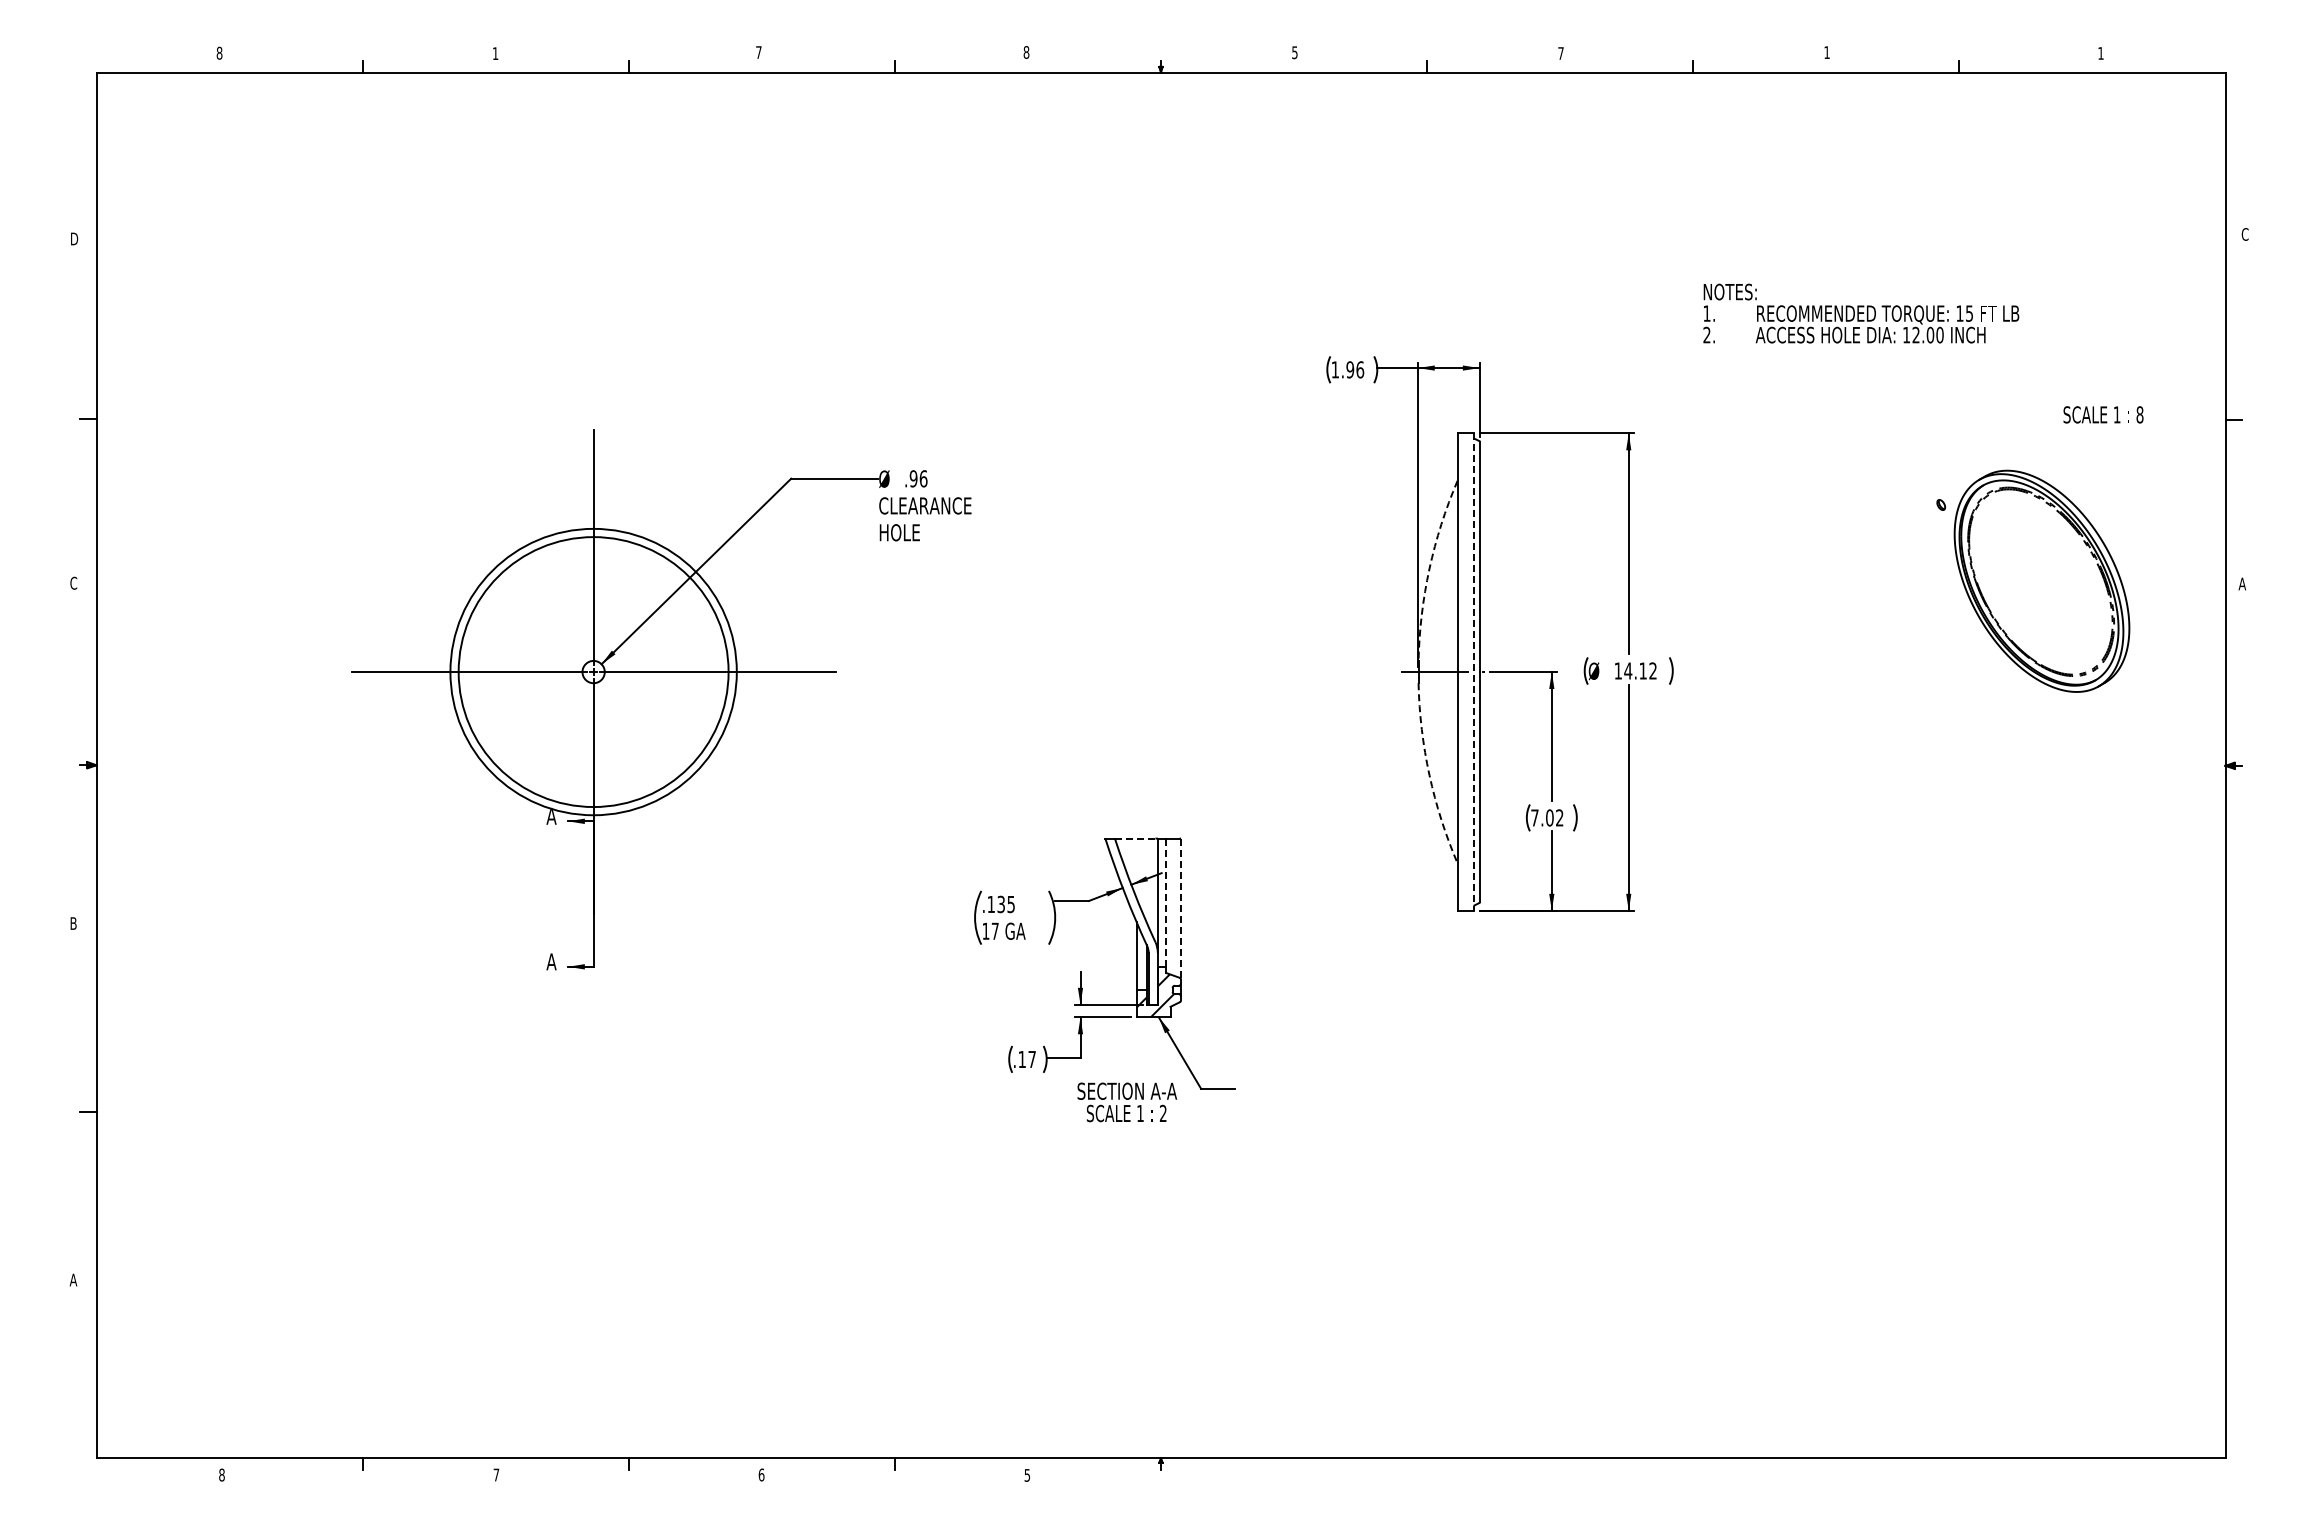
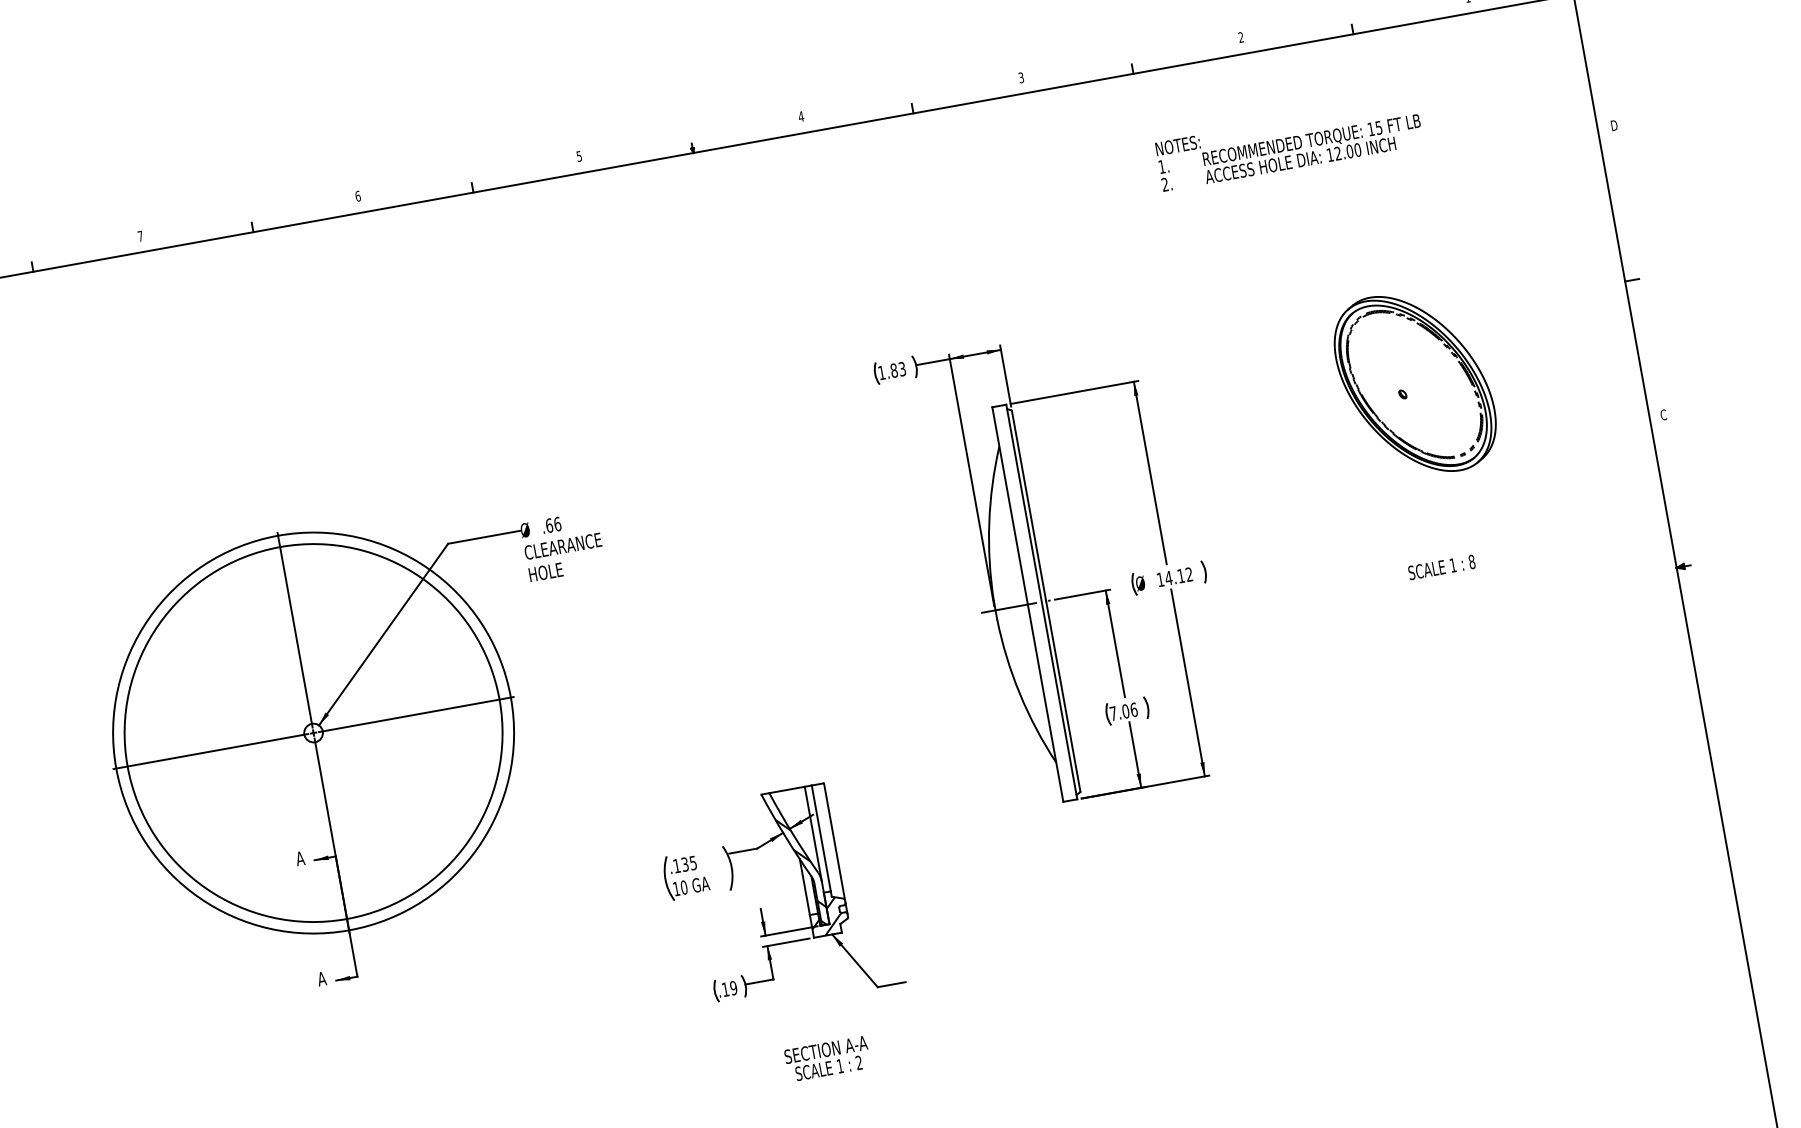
text: (758, 52) -> (357, 196), 7 -> 6
text: (1026, 52) -> (579, 156), 8 -> 5
text: (1294, 52) -> (800, 116), 5 -> 4
text: (1826, 52) -> (1240, 37), 1 -> 2
text: (495, 53) -> (140, 236), 1 -> 7
text: (1560, 53) -> (1020, 77), 7 -> 3
text: (2245, 234) -> (1614, 125), C -> D
text: (1861, 313) -> (1289, 143), moved
text: (1355, 369) -> (898, 369), 1.96 -> 1.83
text: (2103, 414) -> (1441, 567), moved
text: (913, 478) -> (549, 525), .96 -> .66
arc: (1429, 569) -> (989, 523), dashed -> solid
part: (2041, 580) -> (1414, 383), moved
text: (2241, 583) -> (1662, 414), A -> C
circle: (593, 671) -> (313, 732), size x1.67
circle: (593, 672) -> (313, 733), size x1.67
line: (1474, 672) -> (1041, 602), dashed -> solid
arc: (1429, 775) -> (1020, 694), dashed -> solid
text: (1559, 817) -> (1133, 709), 7.02 -> 7.06
line: (1134, 838) -> (785, 790), dashed -> solid
line: (1166, 902) -> (821, 838), dashed -> solid
line: (1181, 909) -> (834, 841), dashed -> solid
text: (994, 930) -> (683, 887), 17 -> 10
hatch: (1136, 937) -> (801, 871), added
text: (1032, 1059) -> (734, 988), .17 -> .19
text: (1127, 1102) -> (827, 1059), moved

